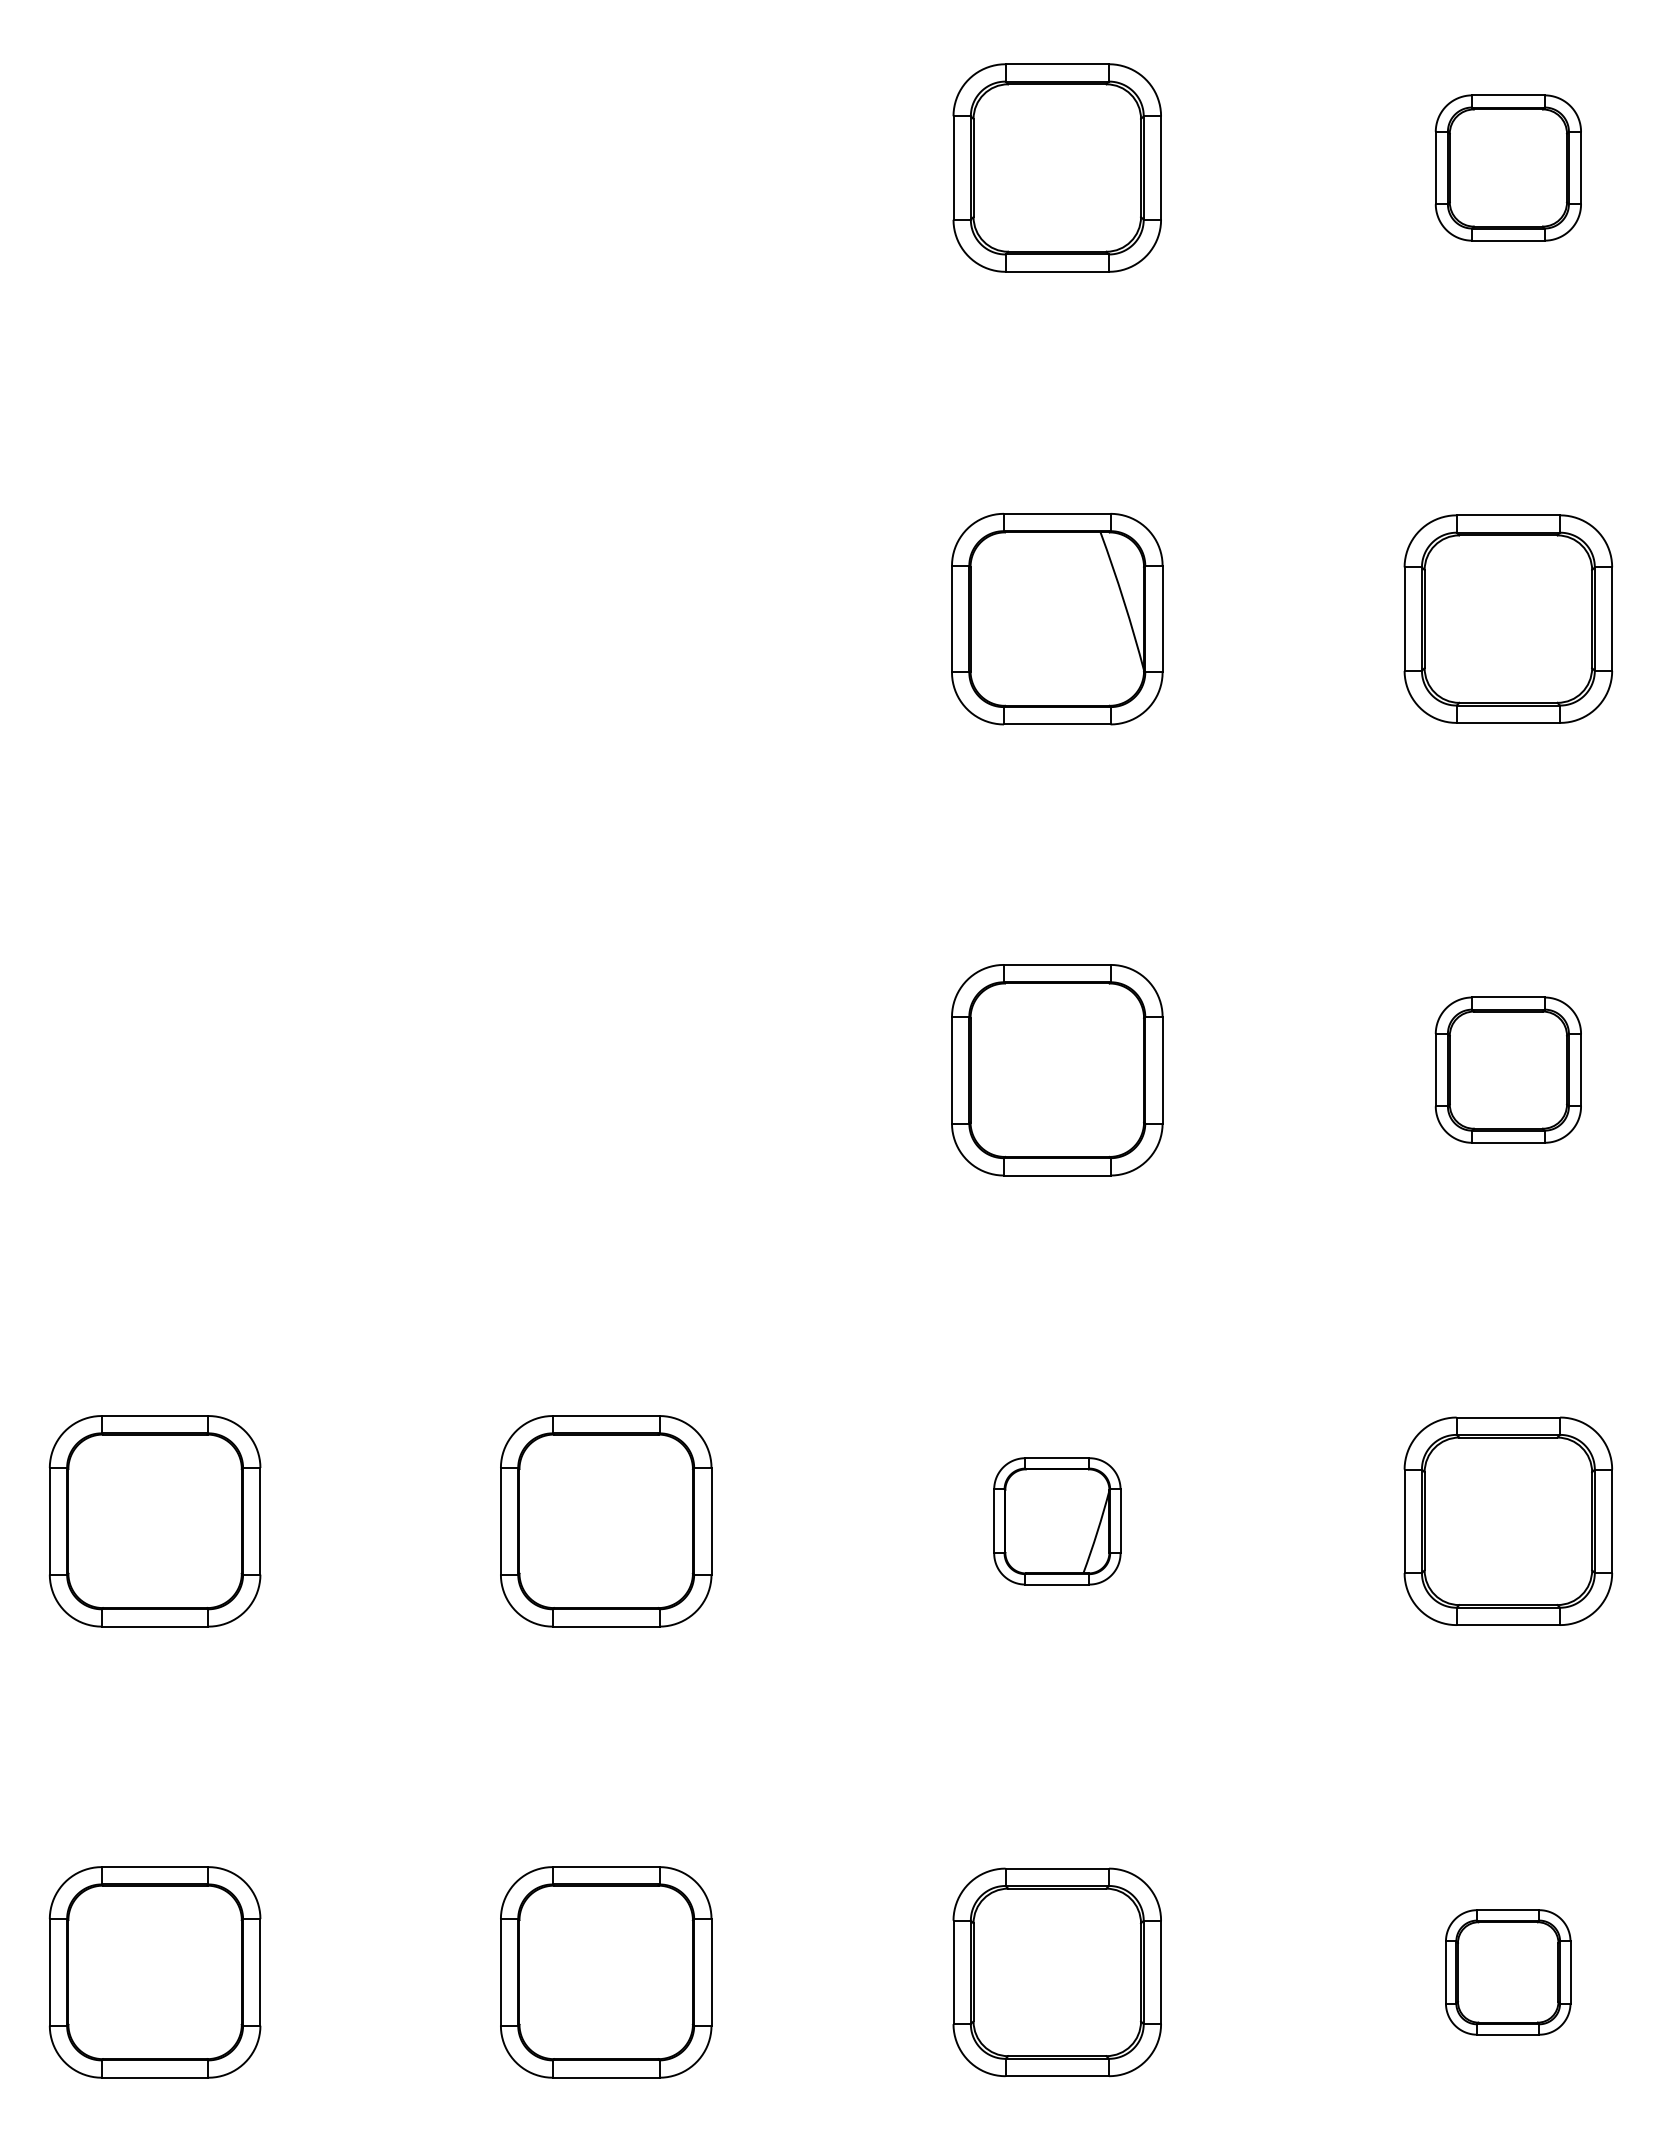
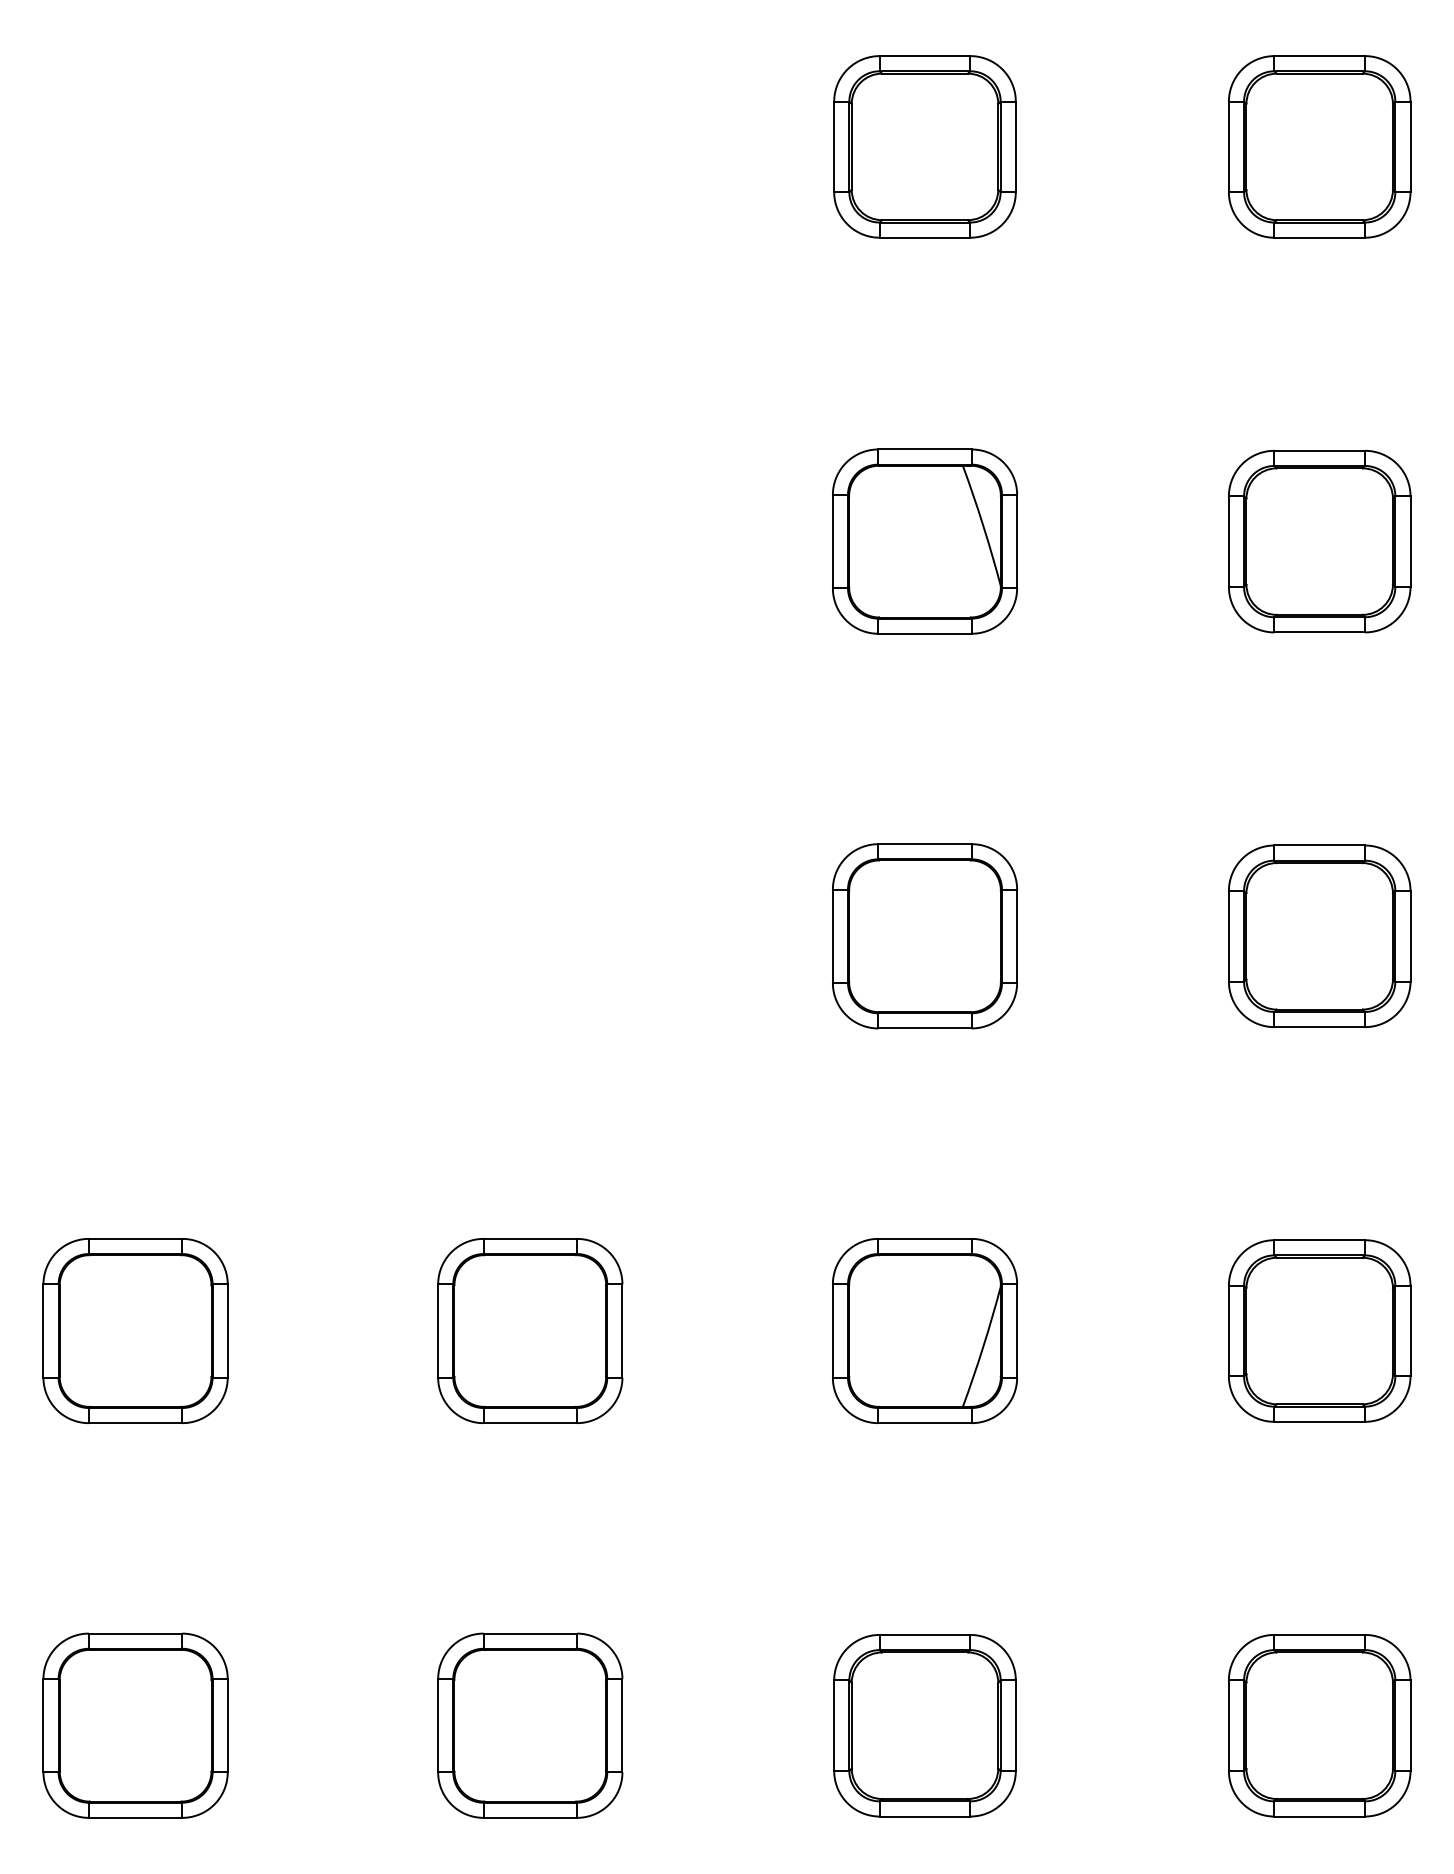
part: (1508, 167) -> (1319, 146), size x1.43
part: (1508, 1069) -> (1319, 935), size x1.43
part: (1057, 1521) -> (925, 1331), size x1.67
part: (1507, 1972) -> (1318, 1725), size x1.67

